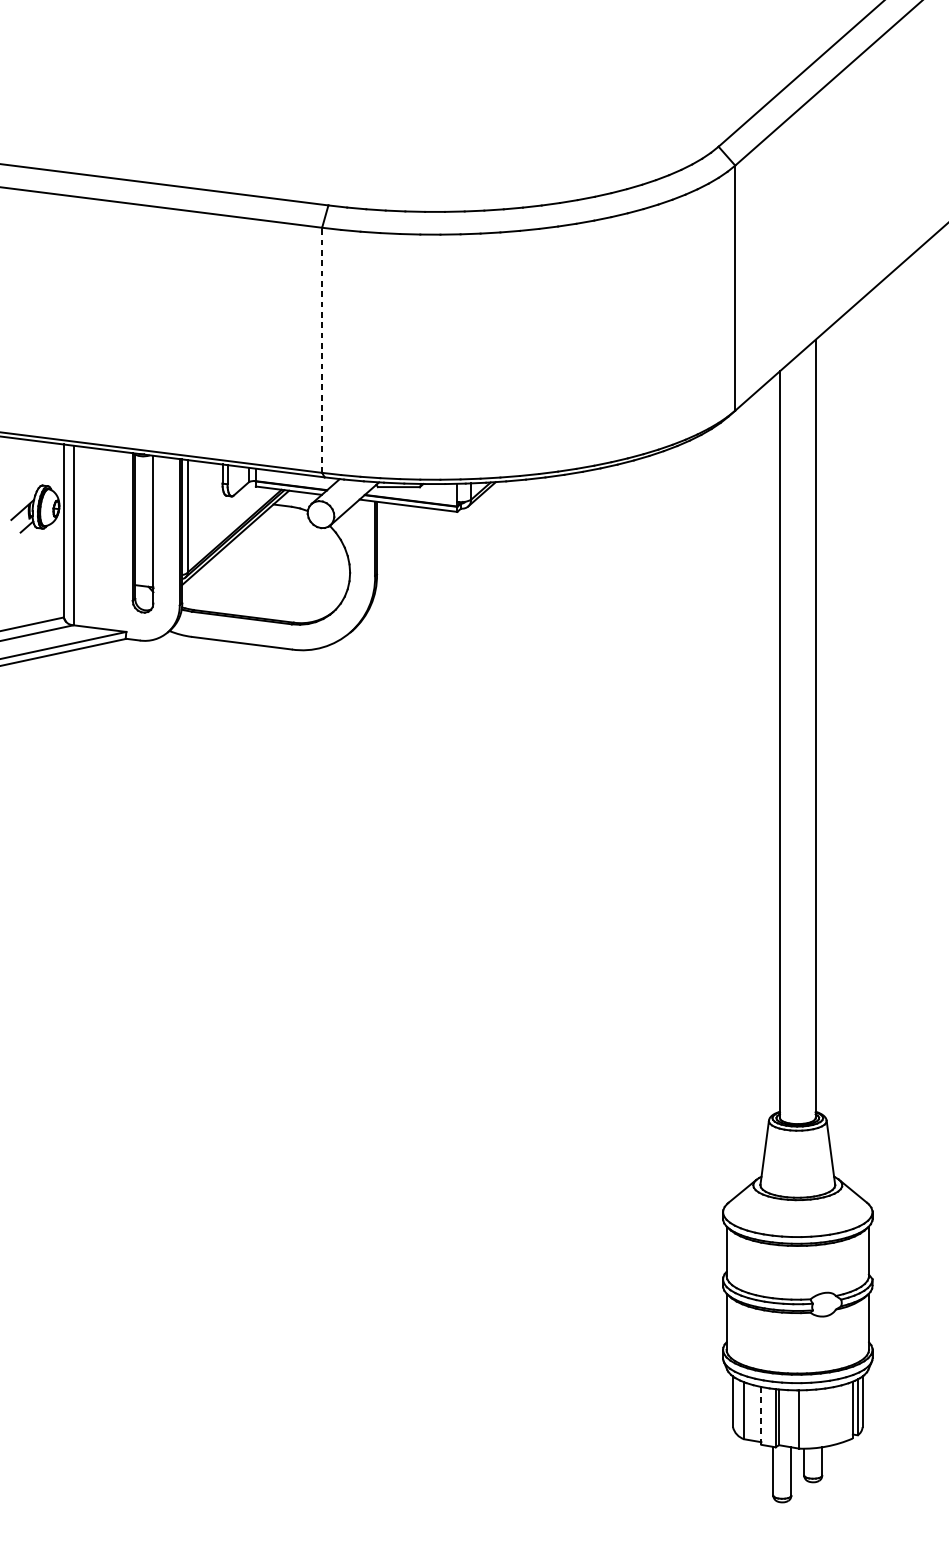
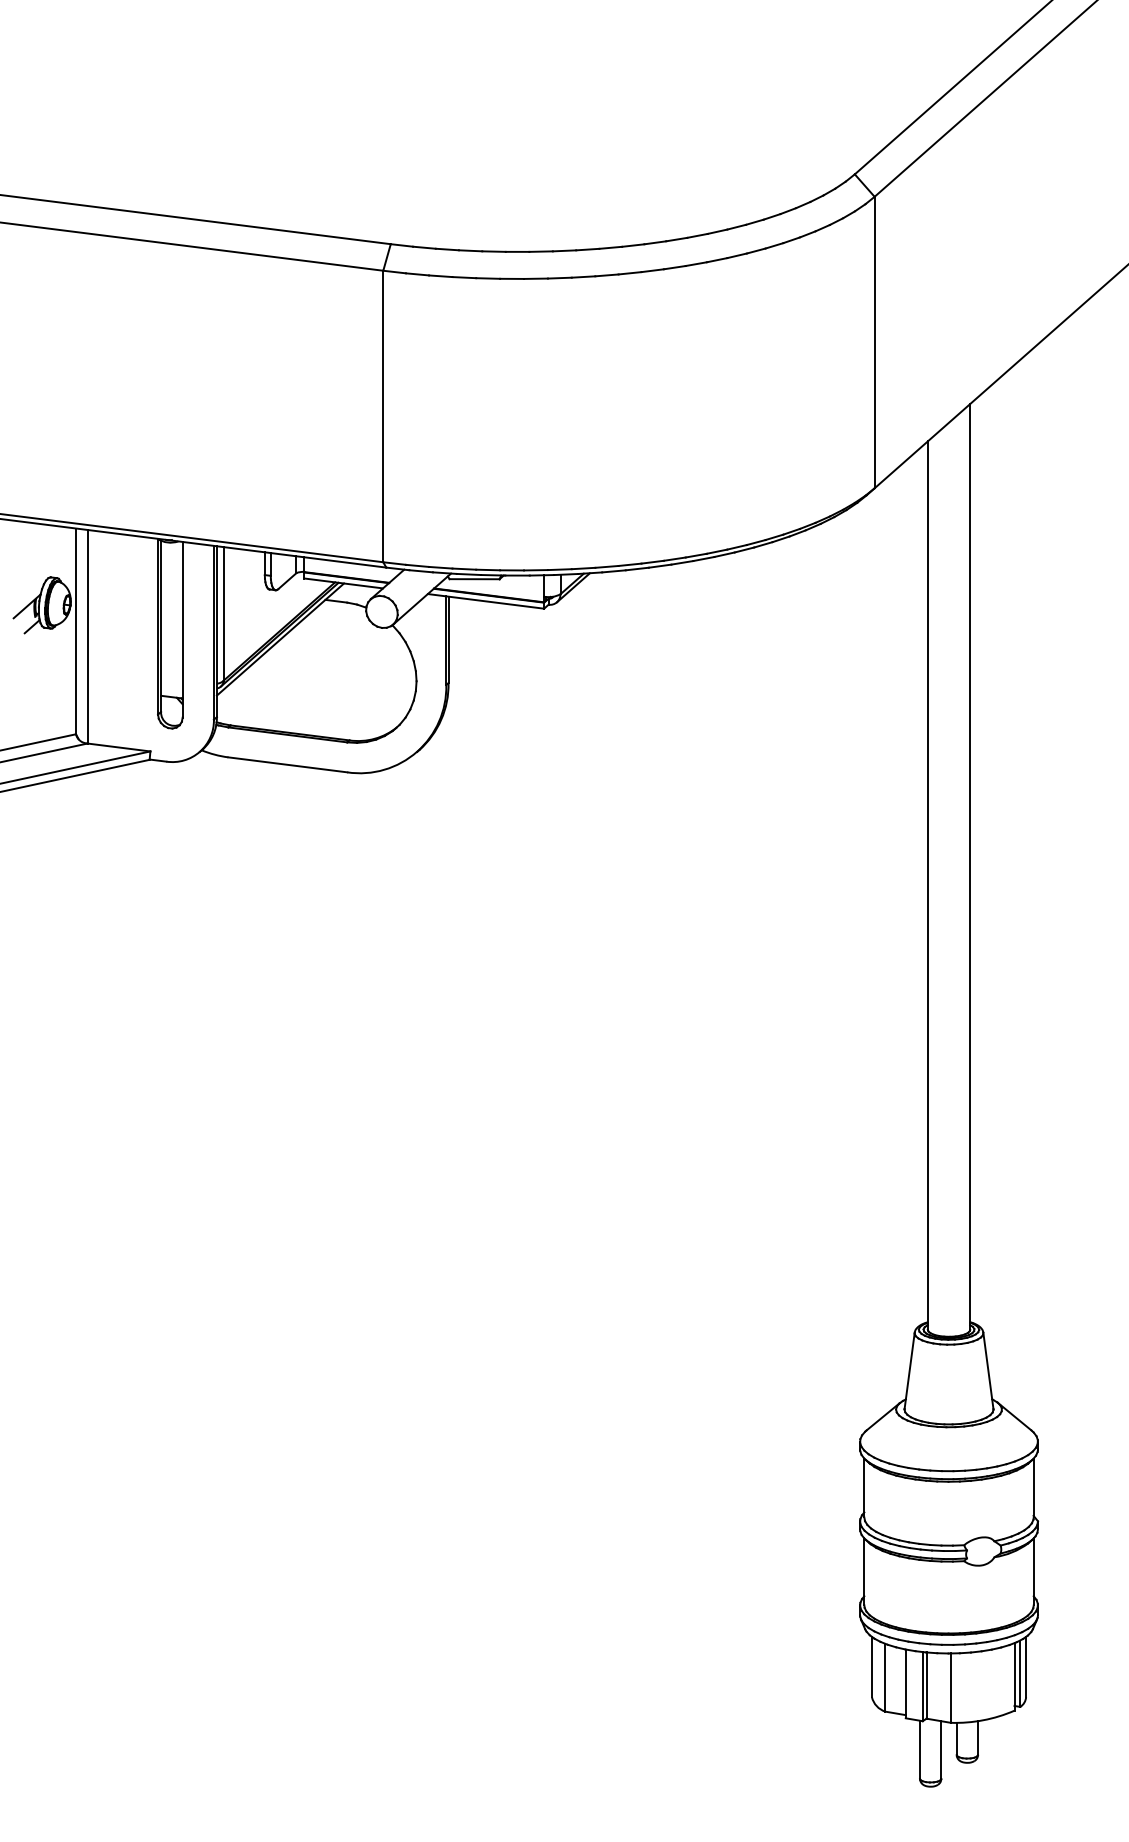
line: (322, 350) -> (383, 416), dashed -> solid
line: (761, 1416) -> (905, 1684), dashed -> solid

